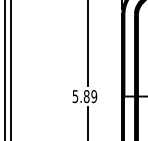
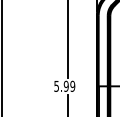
text: (86, 96) -> (66, 86), 5.89 -> 5.99

